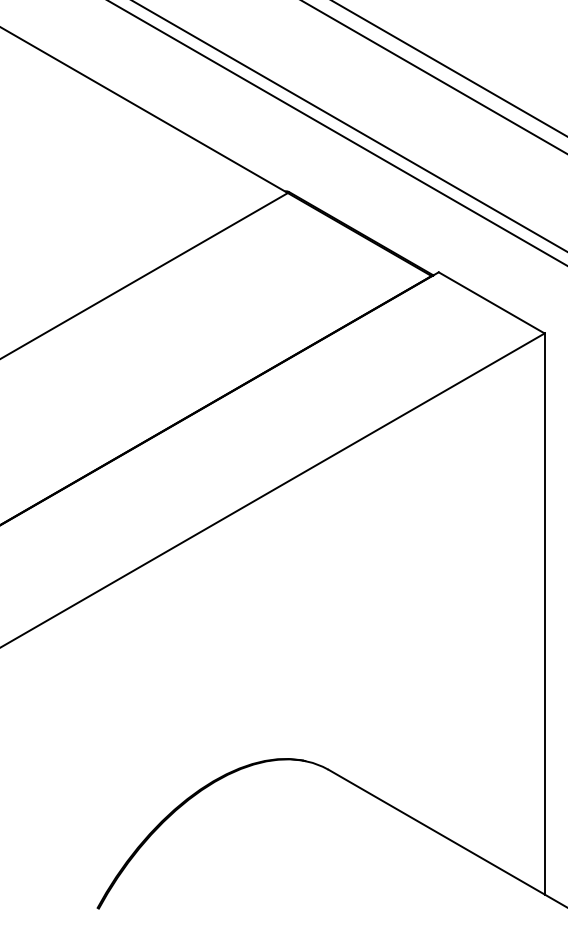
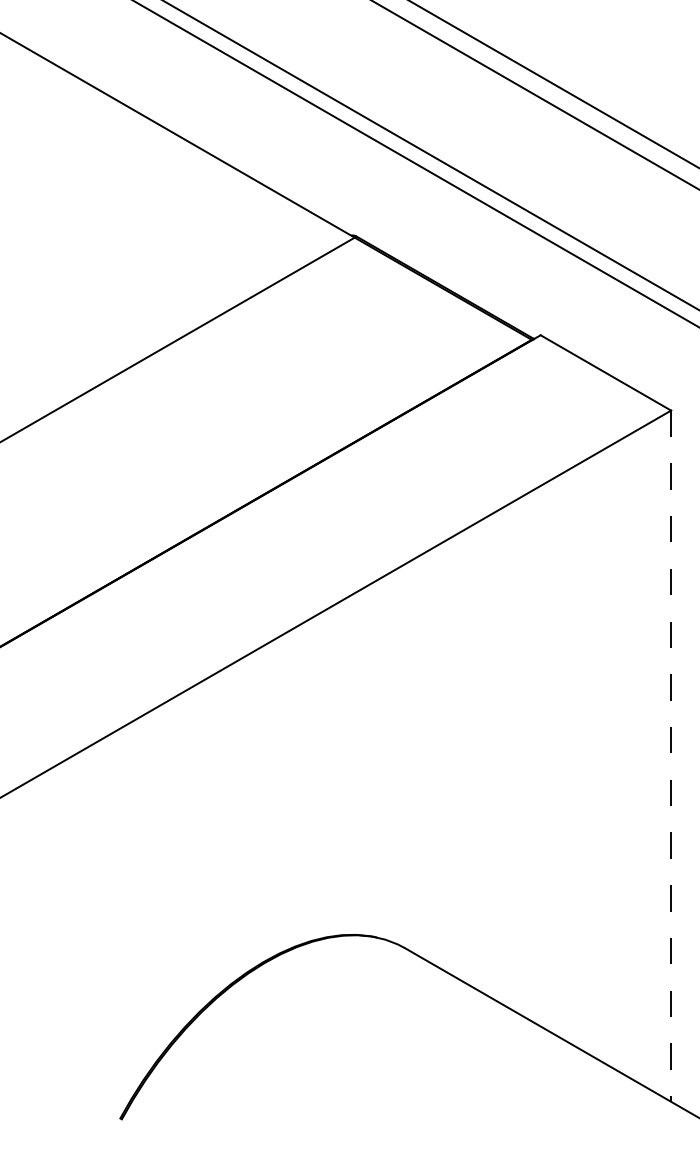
line: (544, 613) -> (670, 755), solid -> dashed

